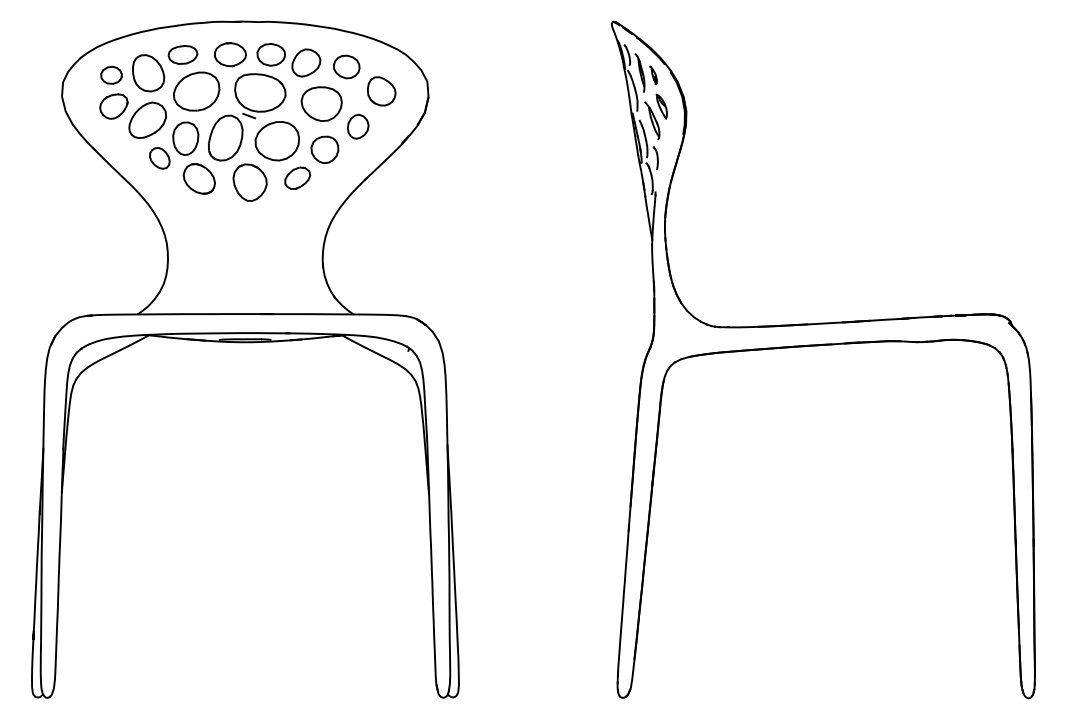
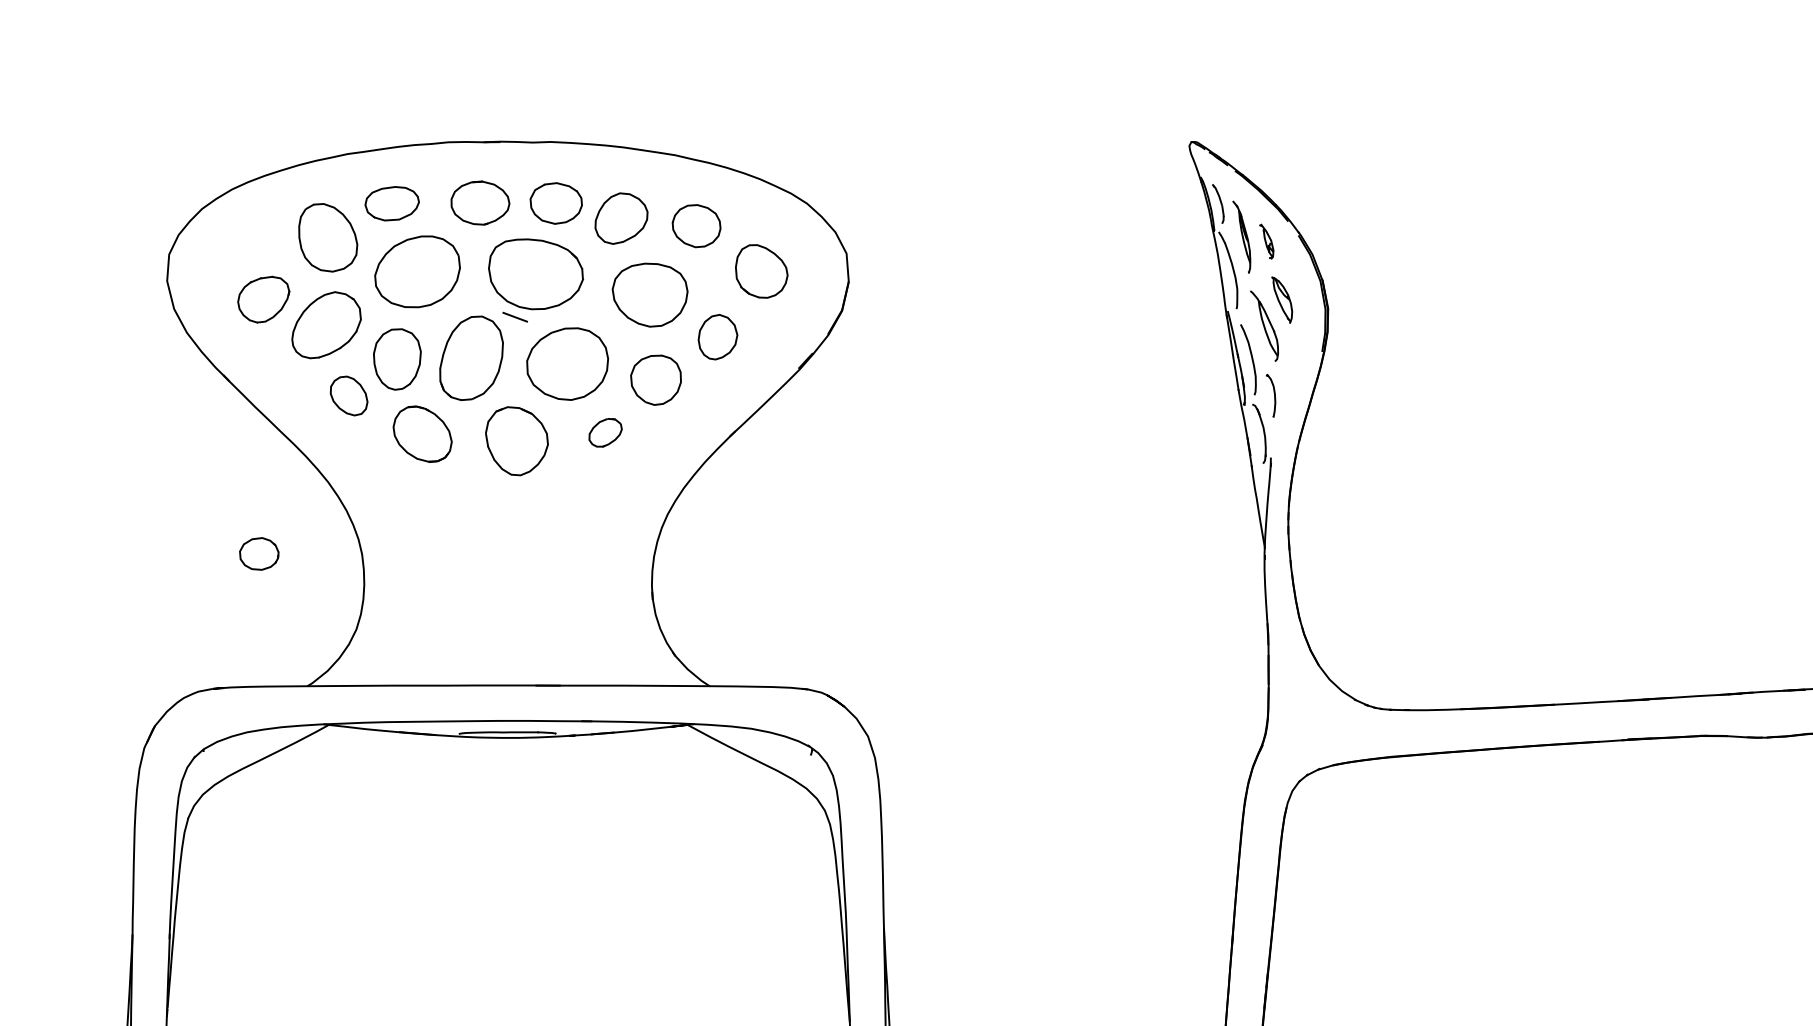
part: (111, 74) -> (259, 552), moved
part: (297, 177) -> (605, 431), size x0.7

